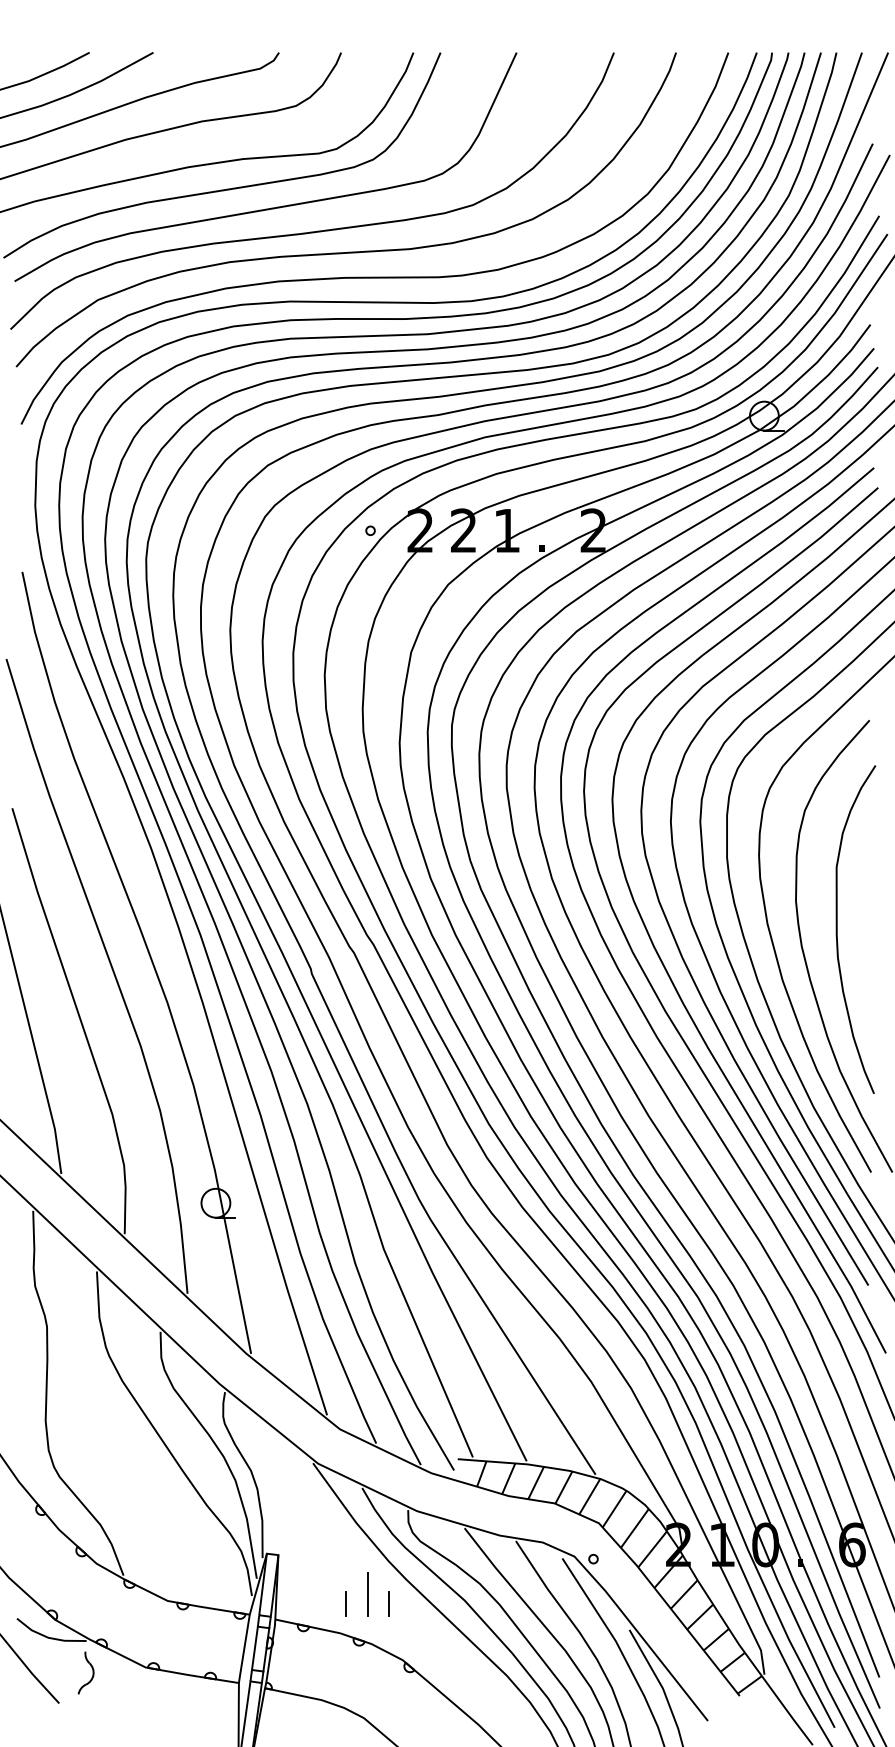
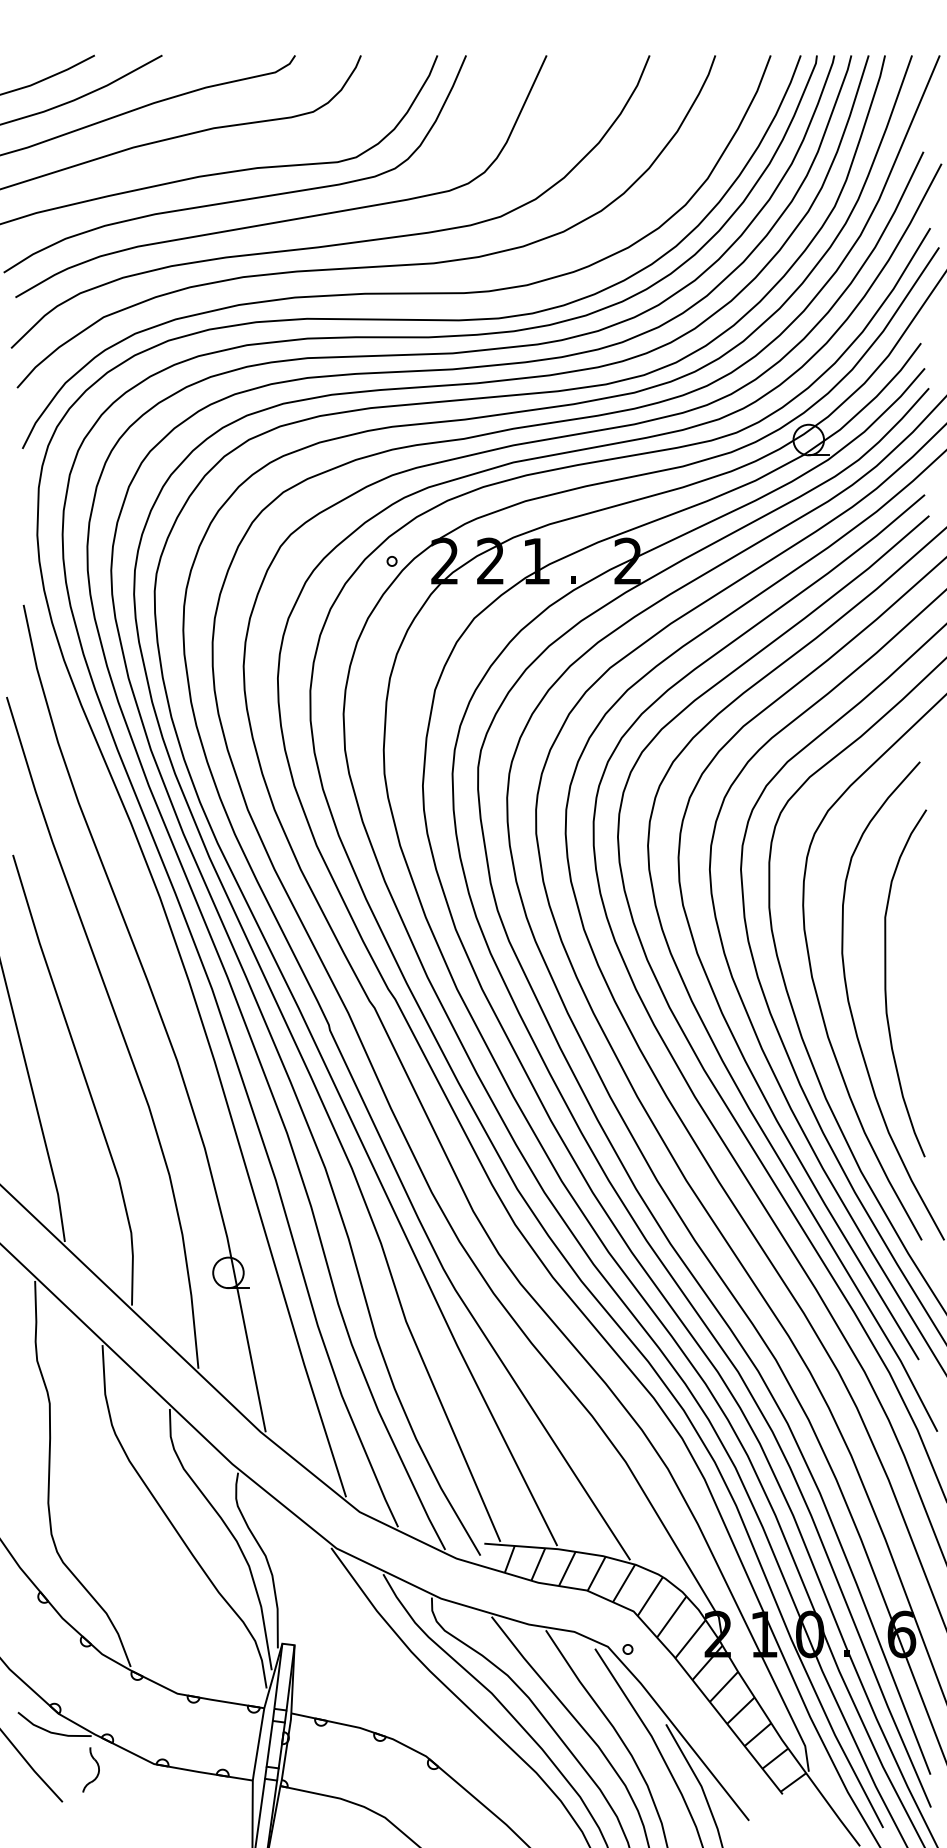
line: (368, 1594) -> (389, 1686), removed
line: (346, 1603) -> (366, 1696), removed
line: (389, 1603) -> (412, 1696), removed

